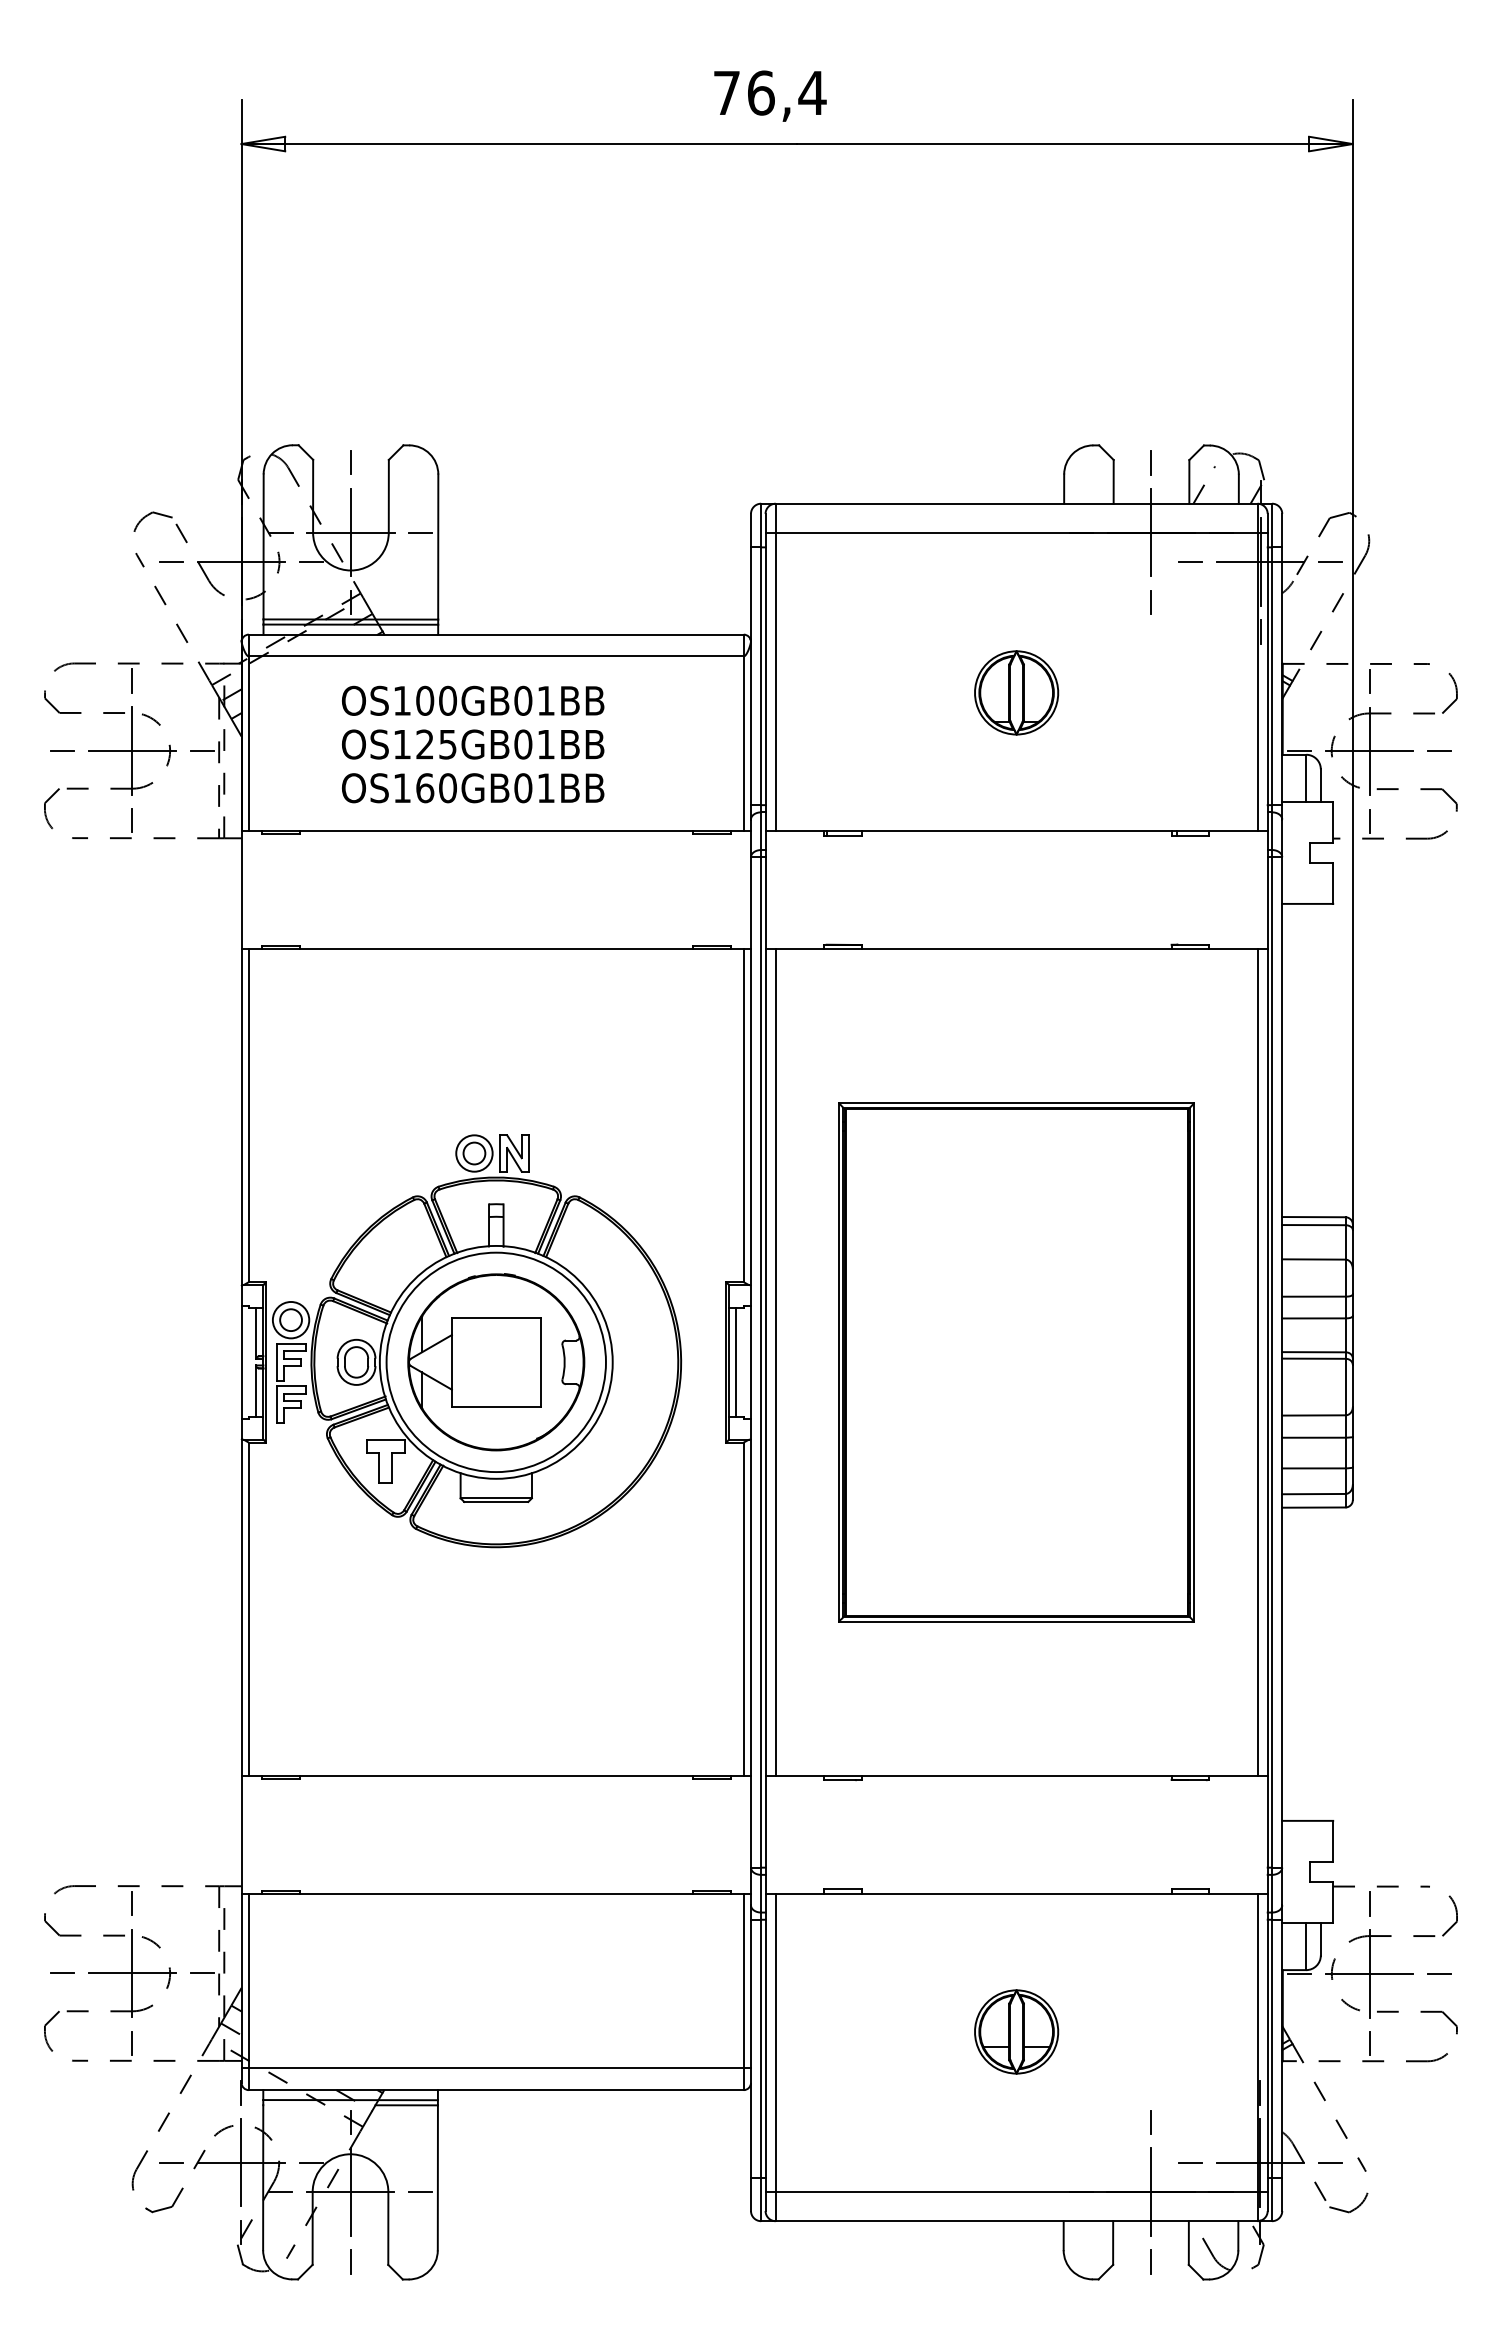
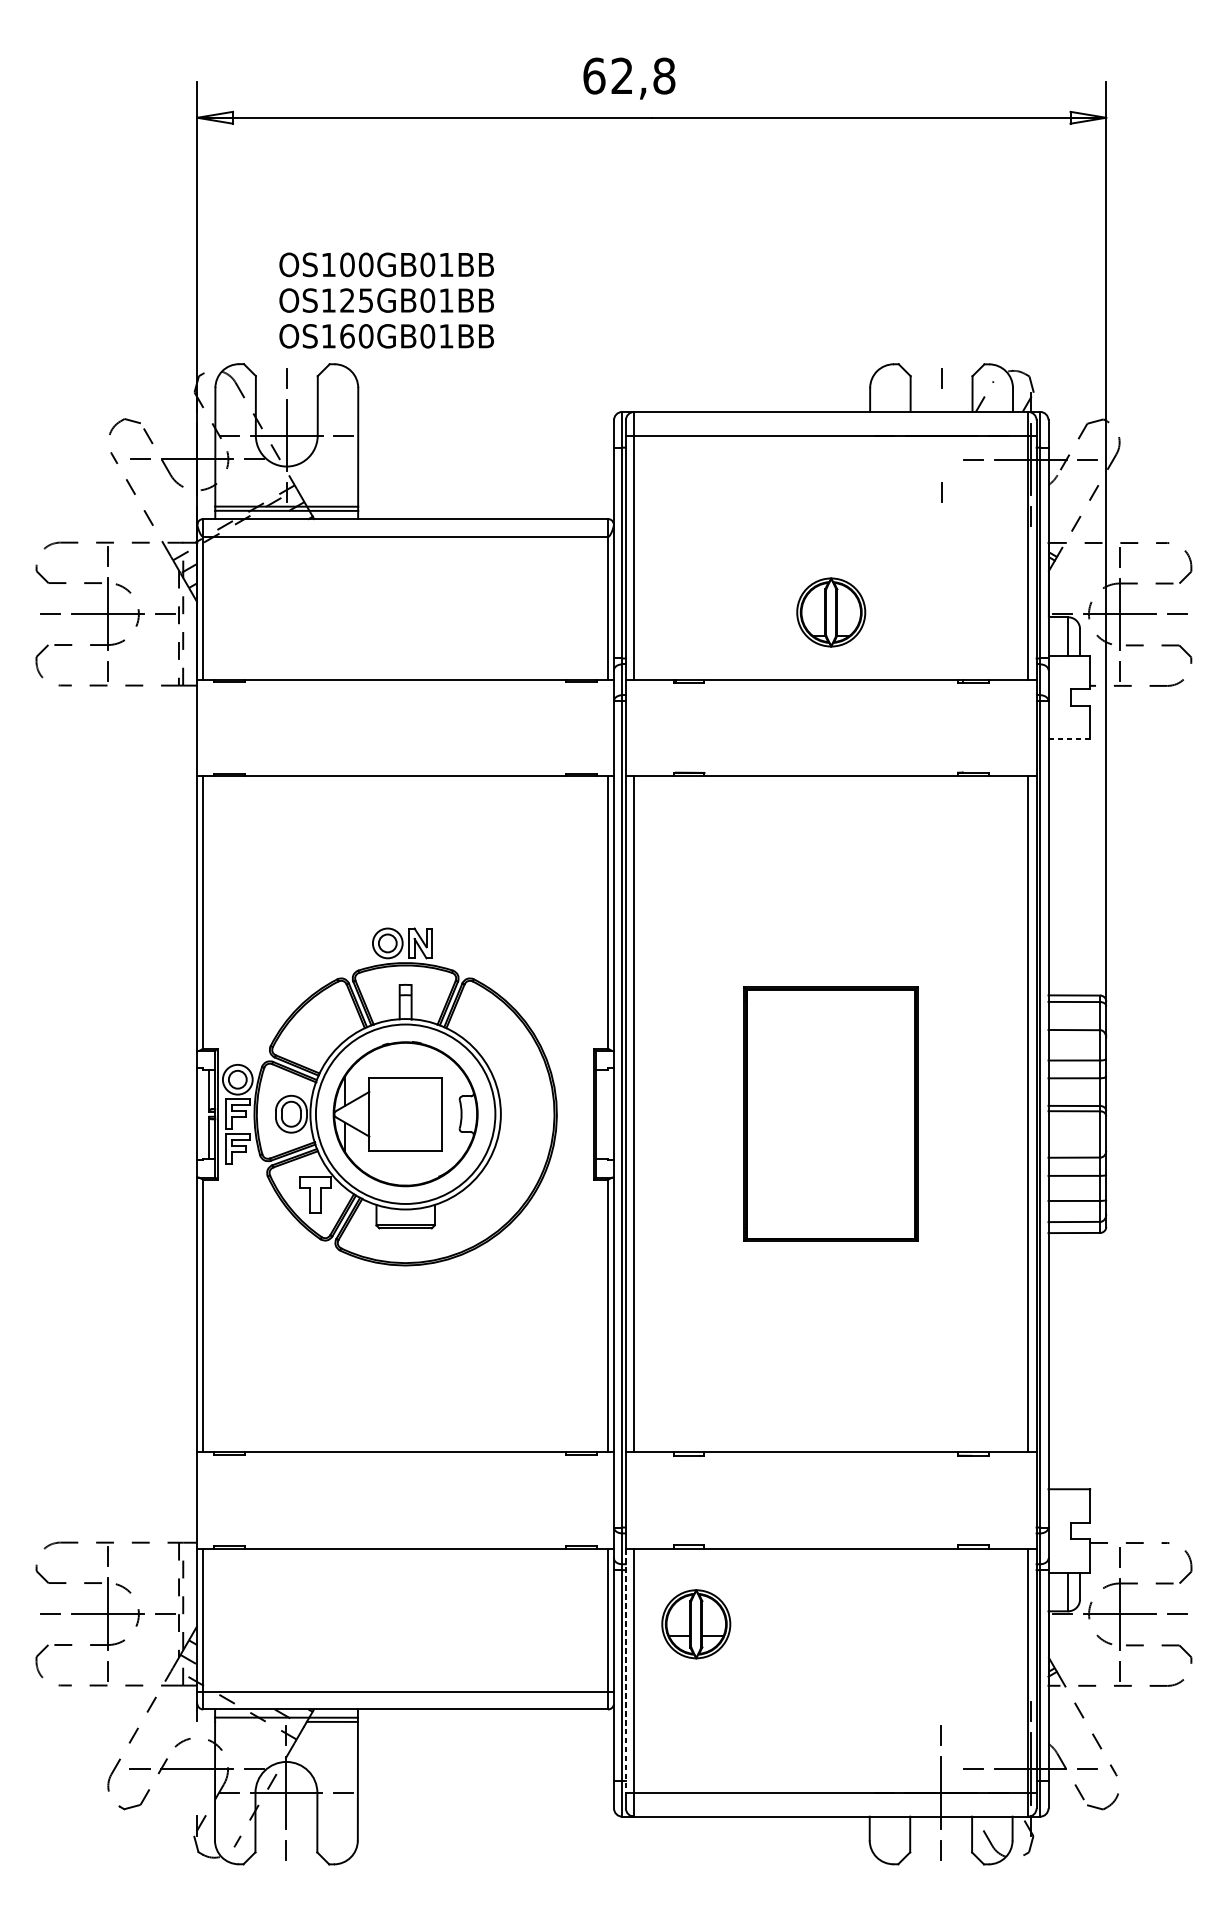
text: (769, 92) -> (629, 75), 76,4 -> 62,8
line: (1151, 532) -> (941, 435), removed
part: (1016, 692) -> (831, 612), moved
text: (473, 744) -> (387, 300), moved
line: (1308, 903) -> (1069, 738), solid -> dashed
line: (736, 1362) -> (602, 1114), removed
part: (1016, 1362) -> (831, 1114), size x0.6
part: (1016, 2031) -> (696, 1623), moved
line: (765, 2043) -> (625, 1671), solid -> dashed
line: (241, 2162) -> (197, 1768), removed

